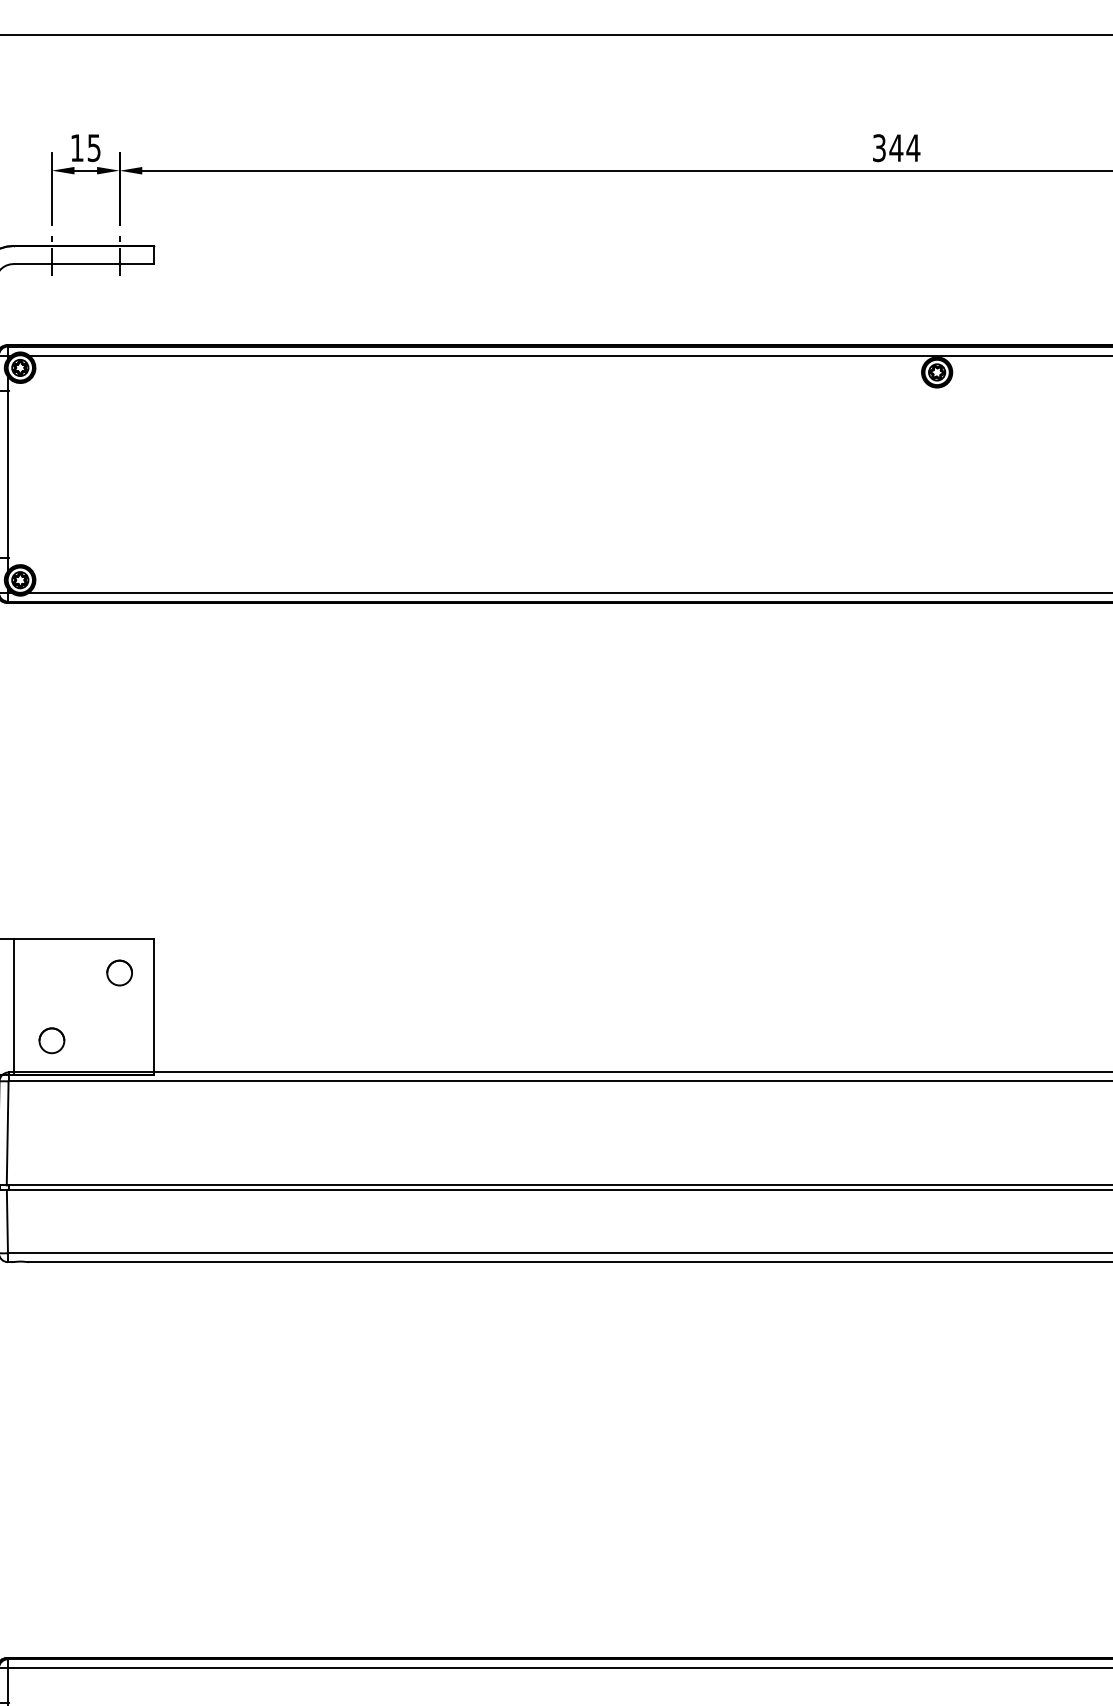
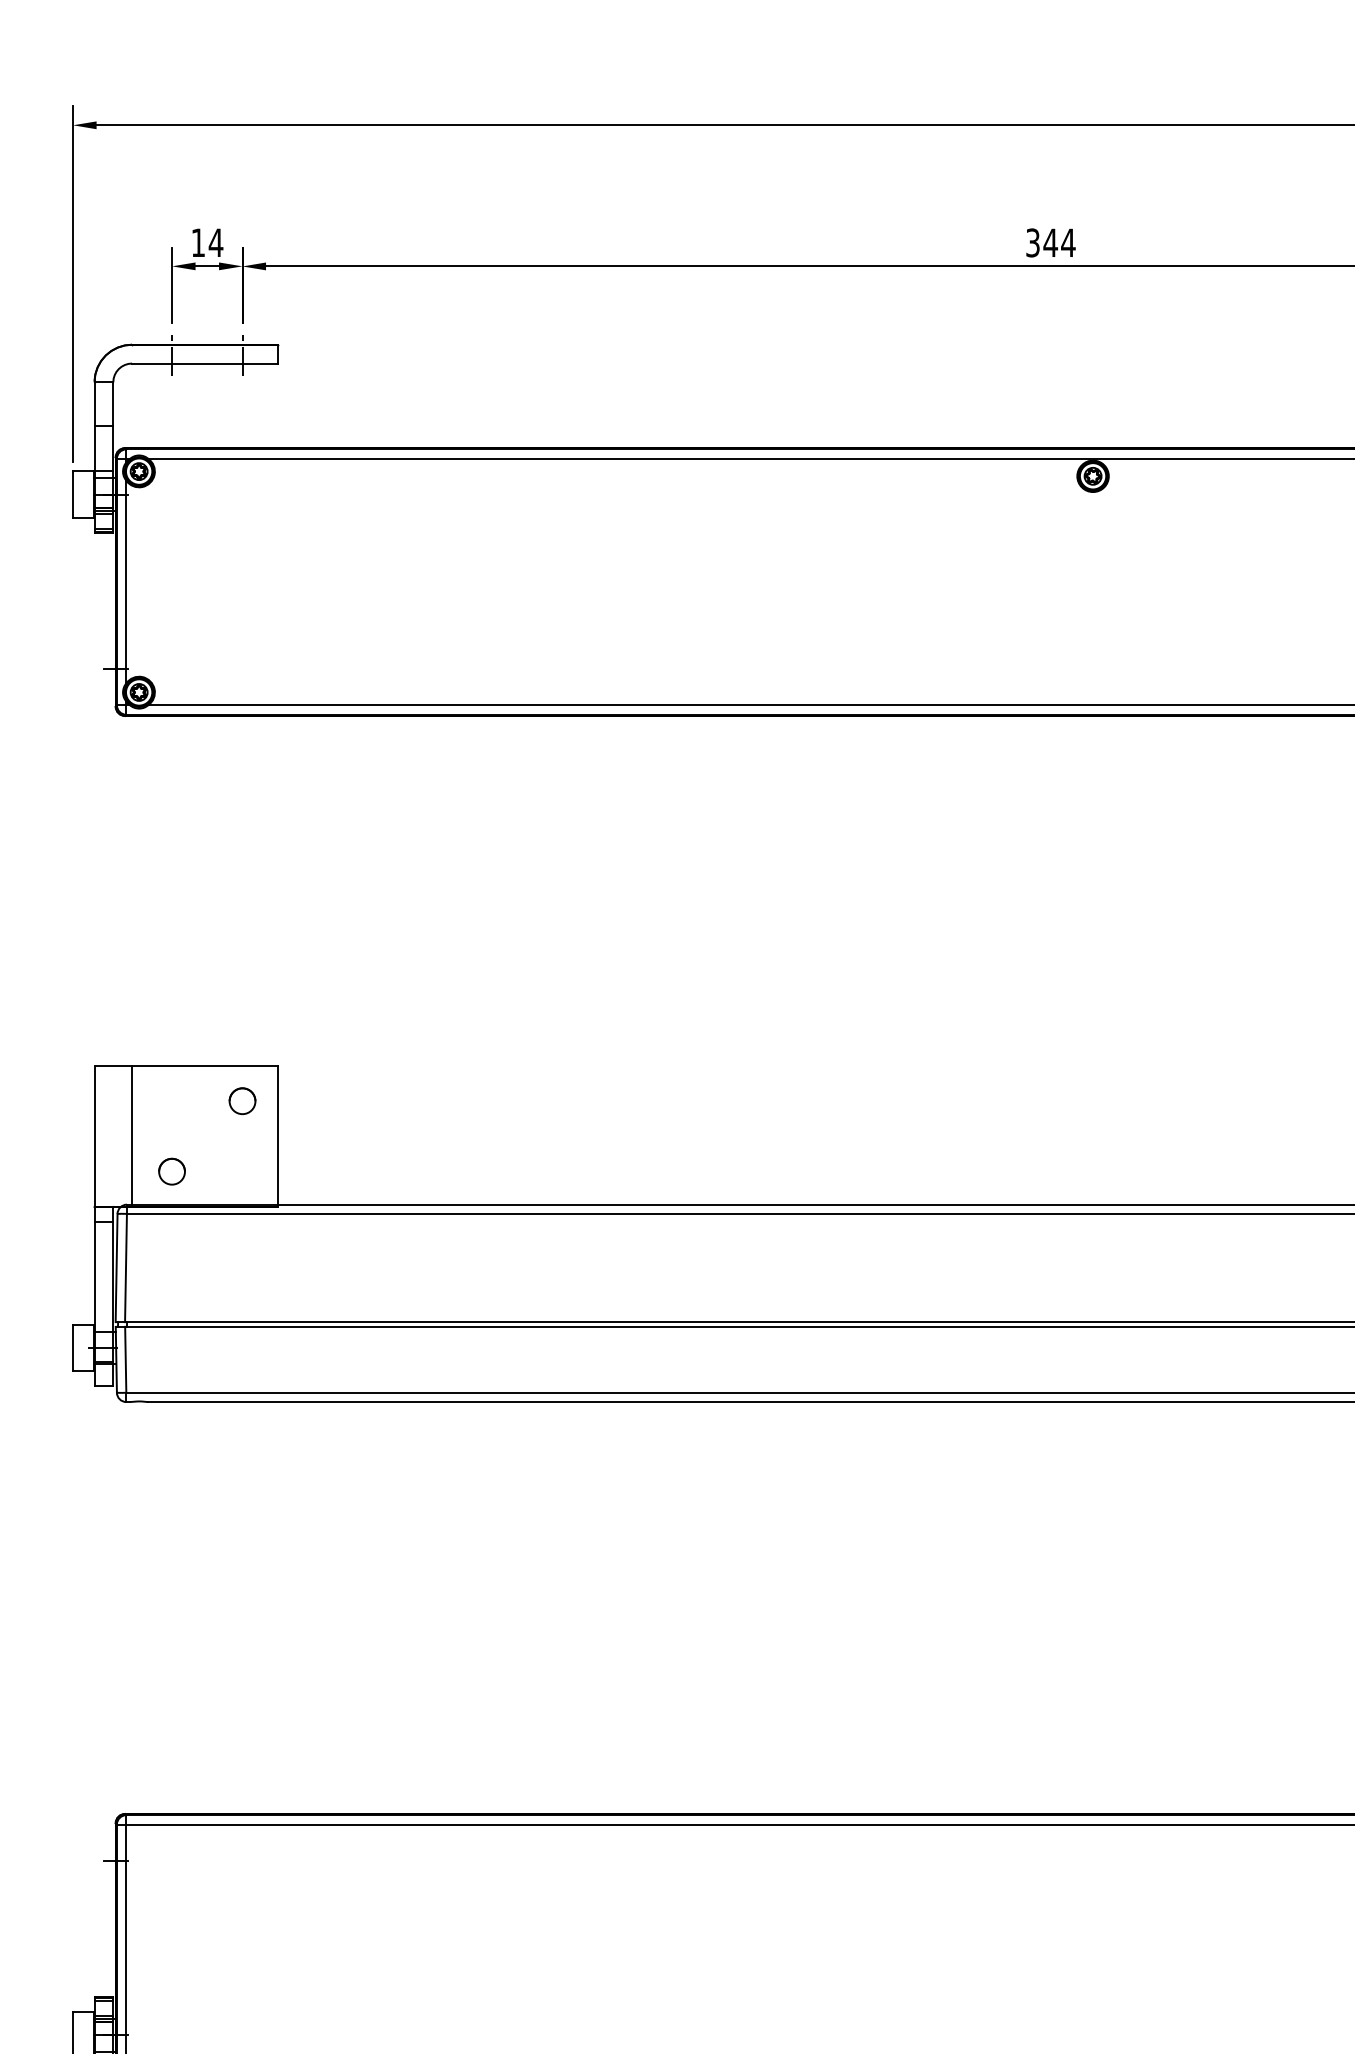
text: (93, 147) -> (215, 242), 15 -> 14

